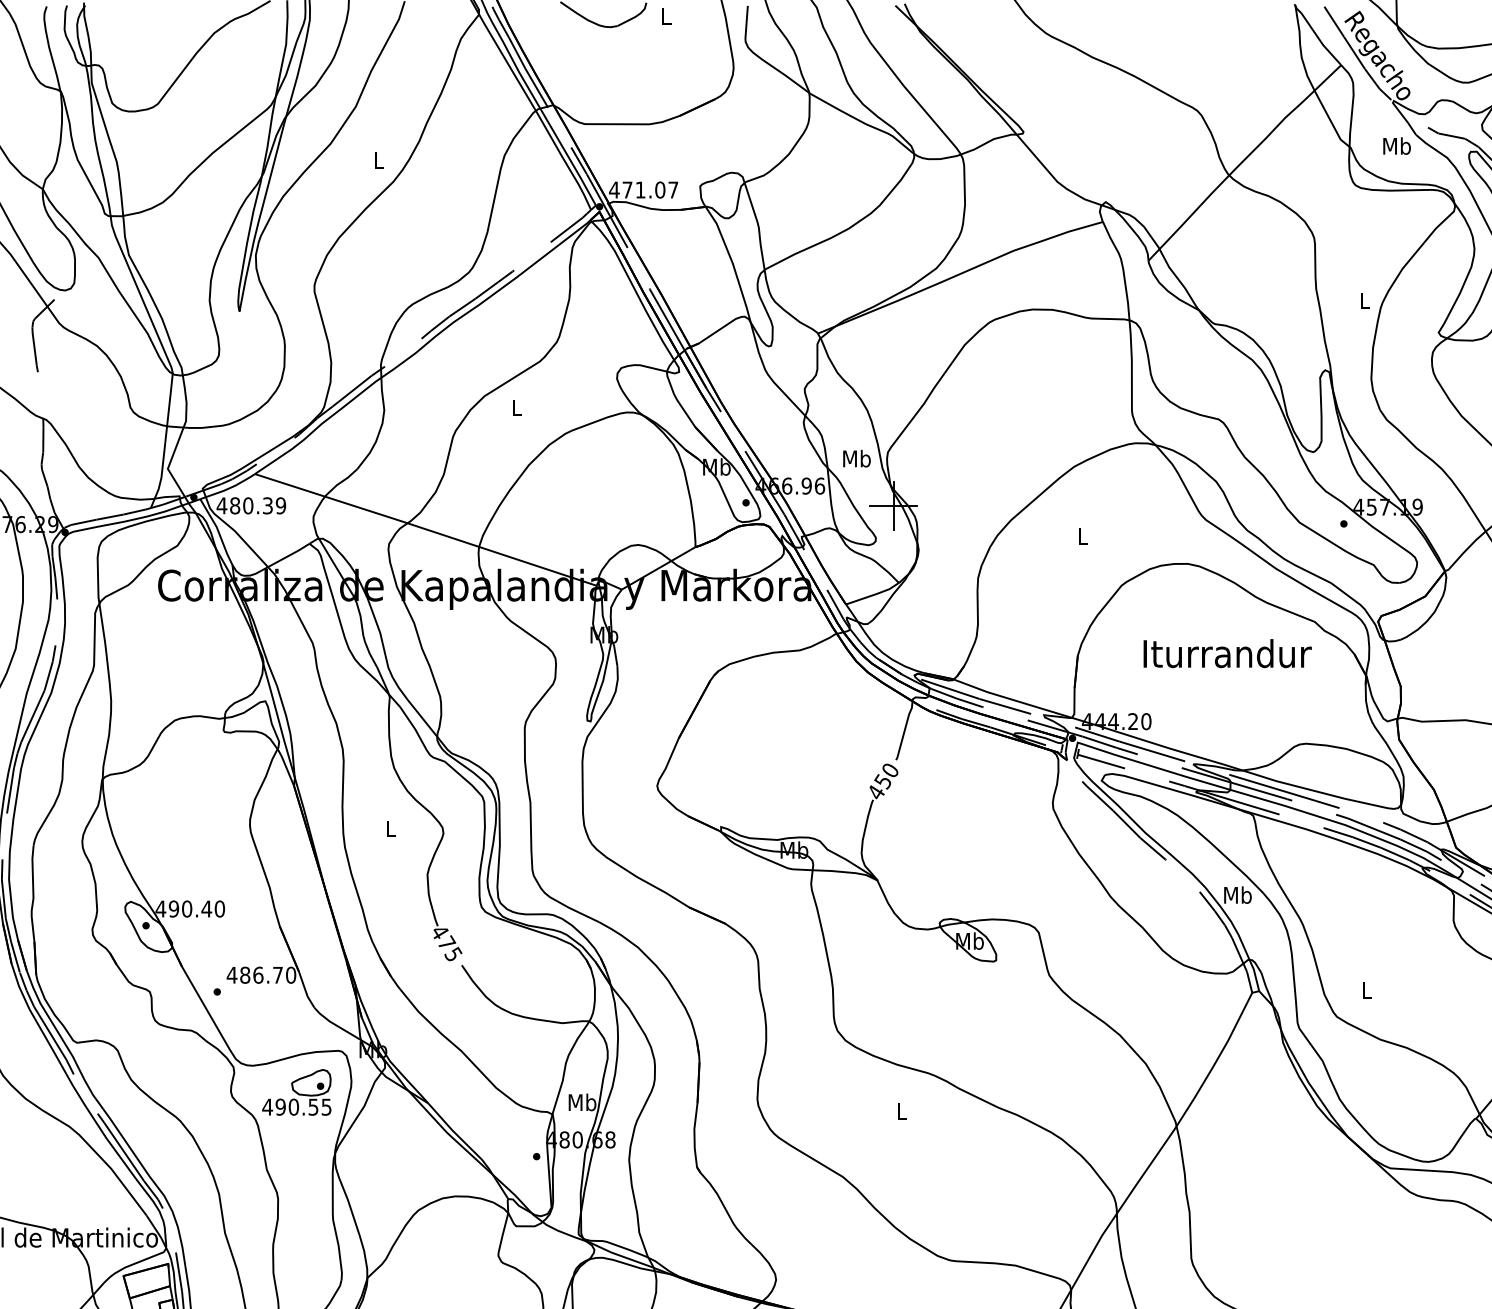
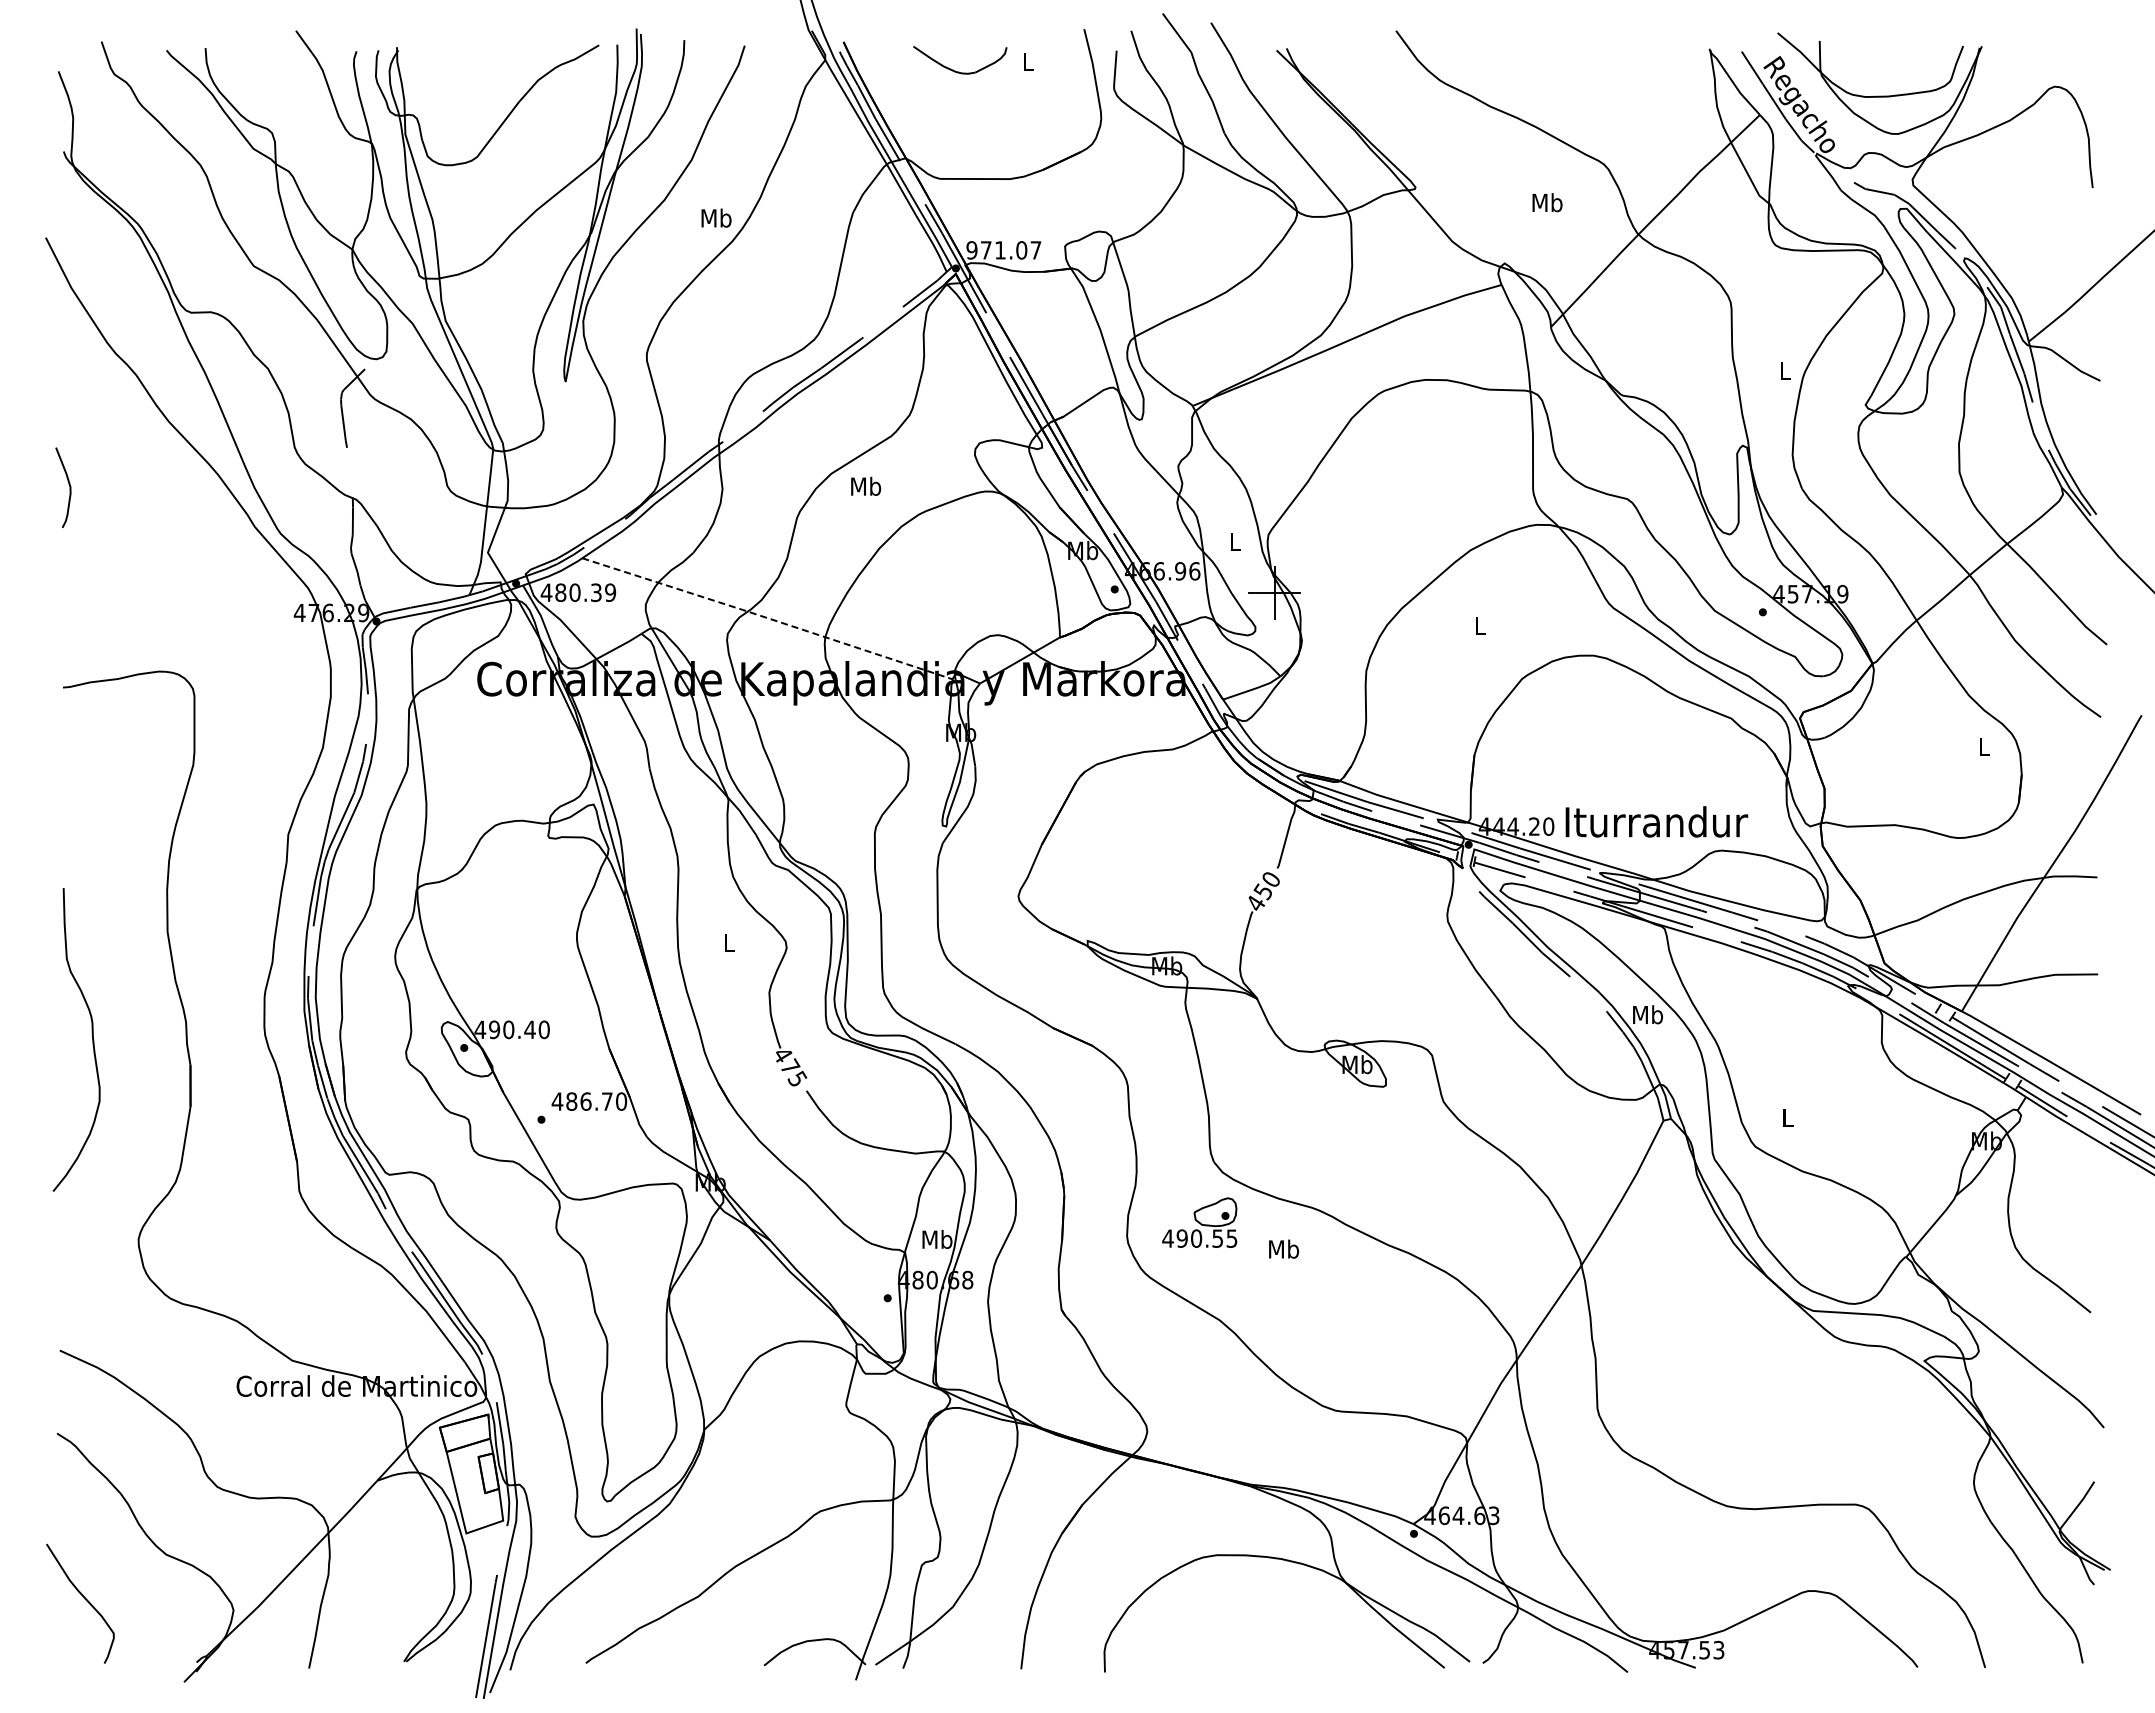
text: (1397, 145) -> (1547, 202), moved
text: (378, 159) -> (716, 217), L -> Mb
text: (613, 190) -> (971, 250), 471.07 -> 971.07
text: (517, 406) -> (866, 485), L -> Mb
text: (856, 458) -> (1234, 541), Mb -> L
line: (425, 529) -> (767, 618), solid -> dashed
text: (1227, 653) -> (1656, 821), moved
part: (296, 1092) -> (1199, 1222), moved
text: (902, 1110) -> (1284, 1248), L -> Mb

